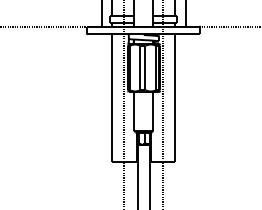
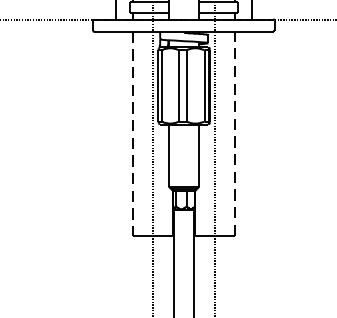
line: (112, 97) -> (133, 133), solid -> dashed
line: (175, 97) -> (235, 133), solid -> dashed

